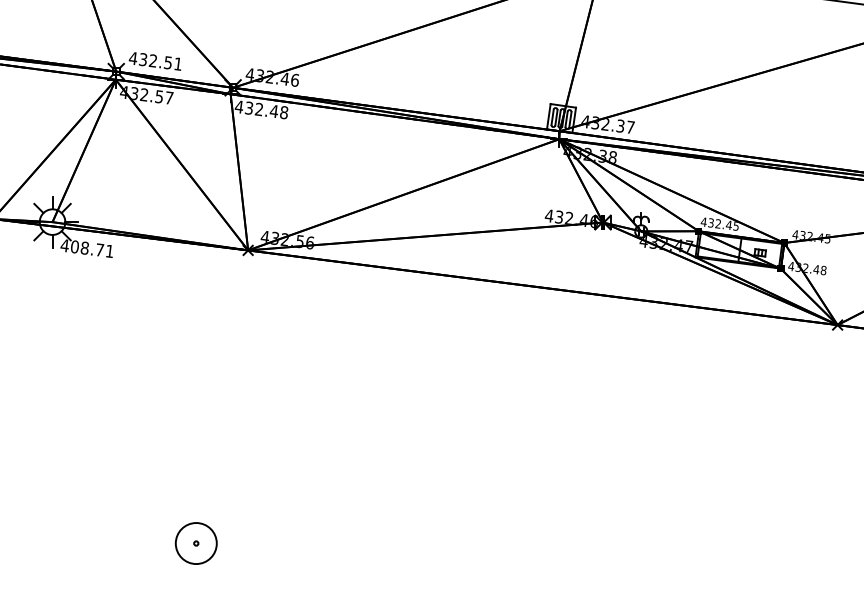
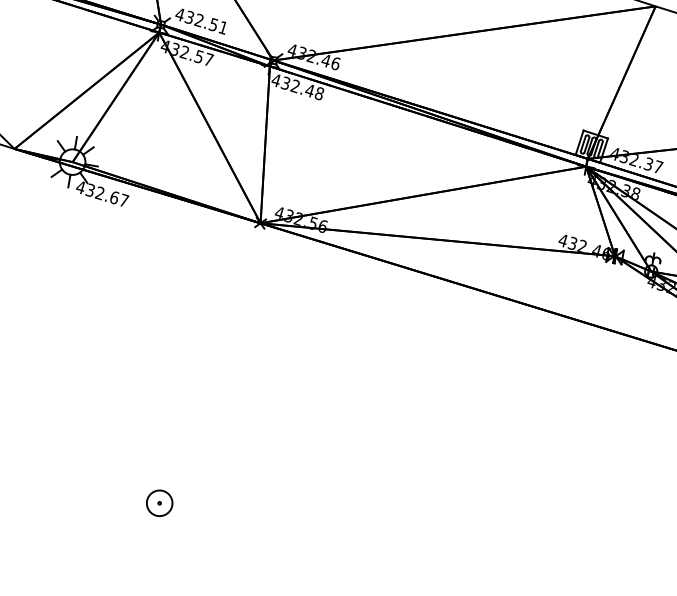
text: (92, 248) -> (107, 194), 408.71 -> 432.67
part: (196, 543) -> (159, 503), size x0.62

